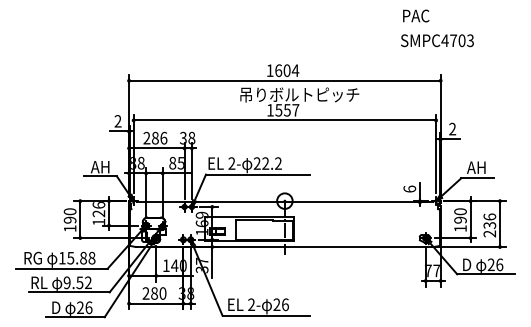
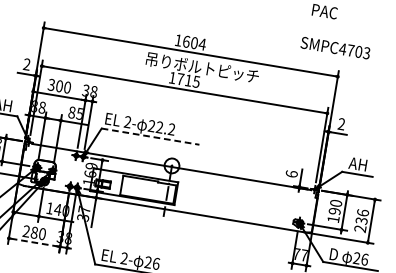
text: (437, 40) -> (335, 47), moved
text: (287, 110) -> (188, 80), 1557 -> 1715
text: (155, 137) -> (59, 85), 286 -> 300
line: (257, 174) -> (150, 136), solid -> dashed
line: (156, 303) -> (34, 242), solid -> dashed

